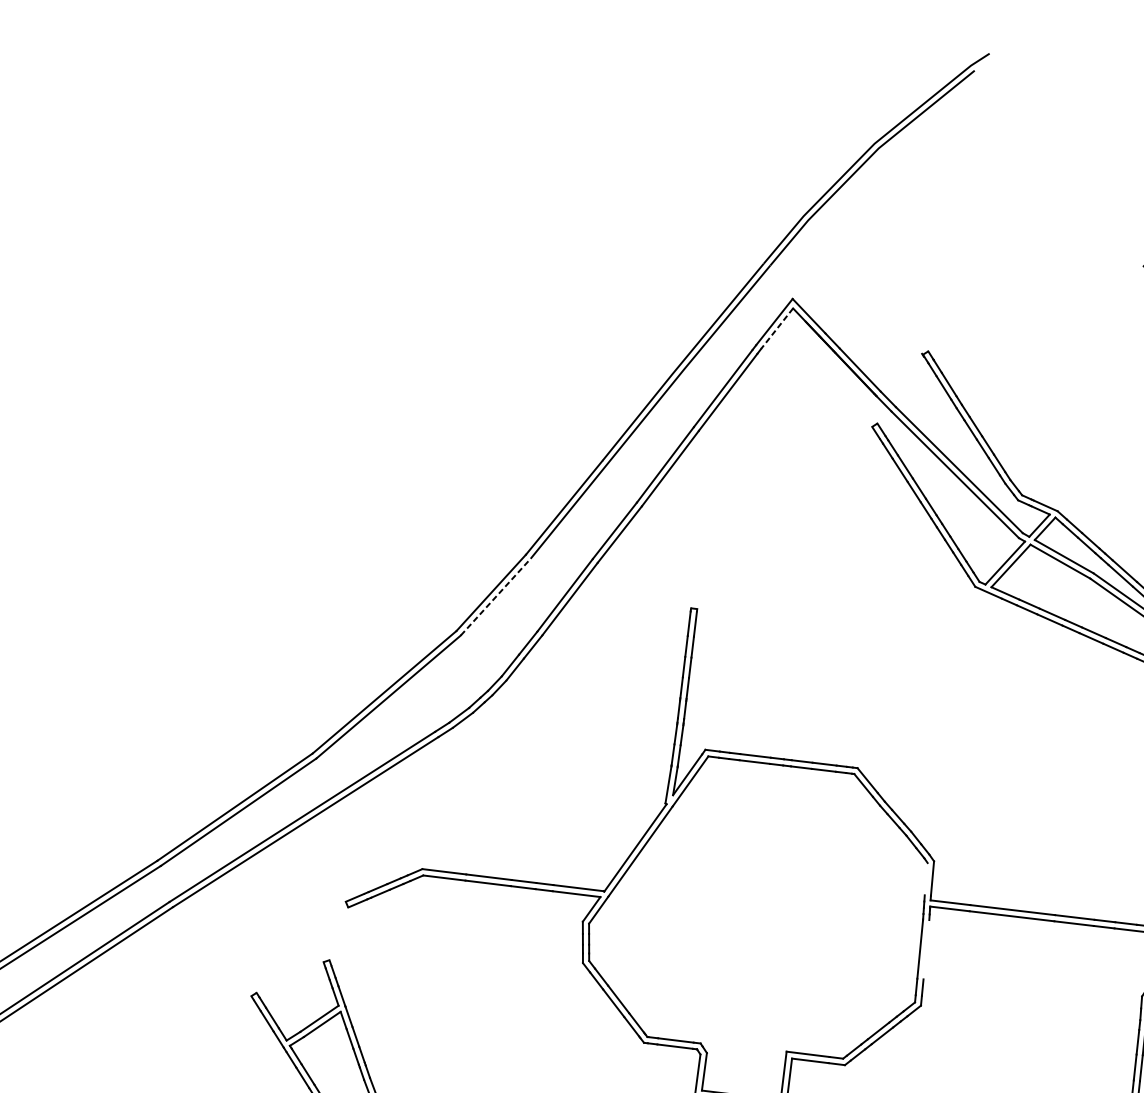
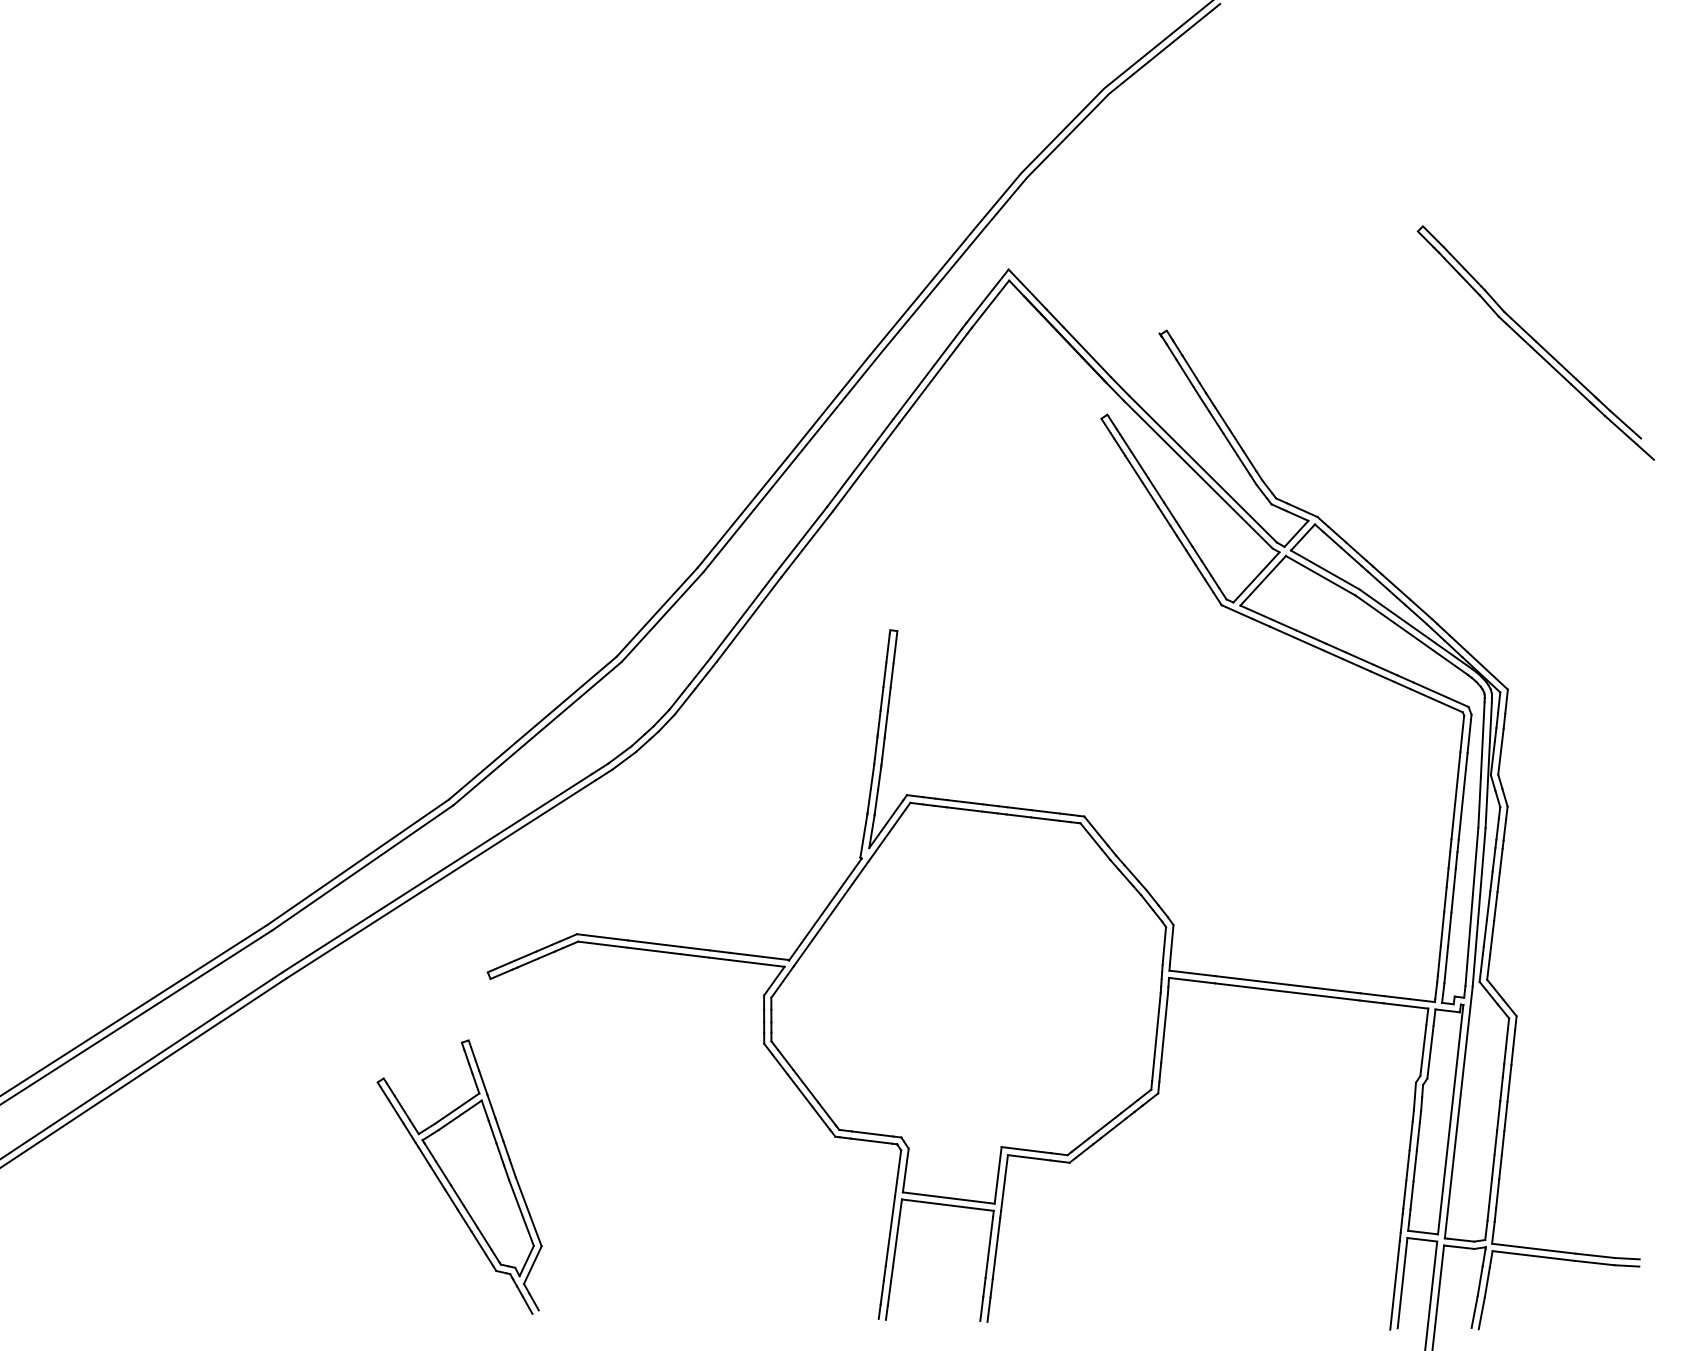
line: (777, 328) -> (990, 304), dashed -> solid
line: (495, 596) -> (662, 616), dashed -> solid
line: (926, 878) -> (1164, 945), added
line: (926, 949) -> (1164, 1027), added

